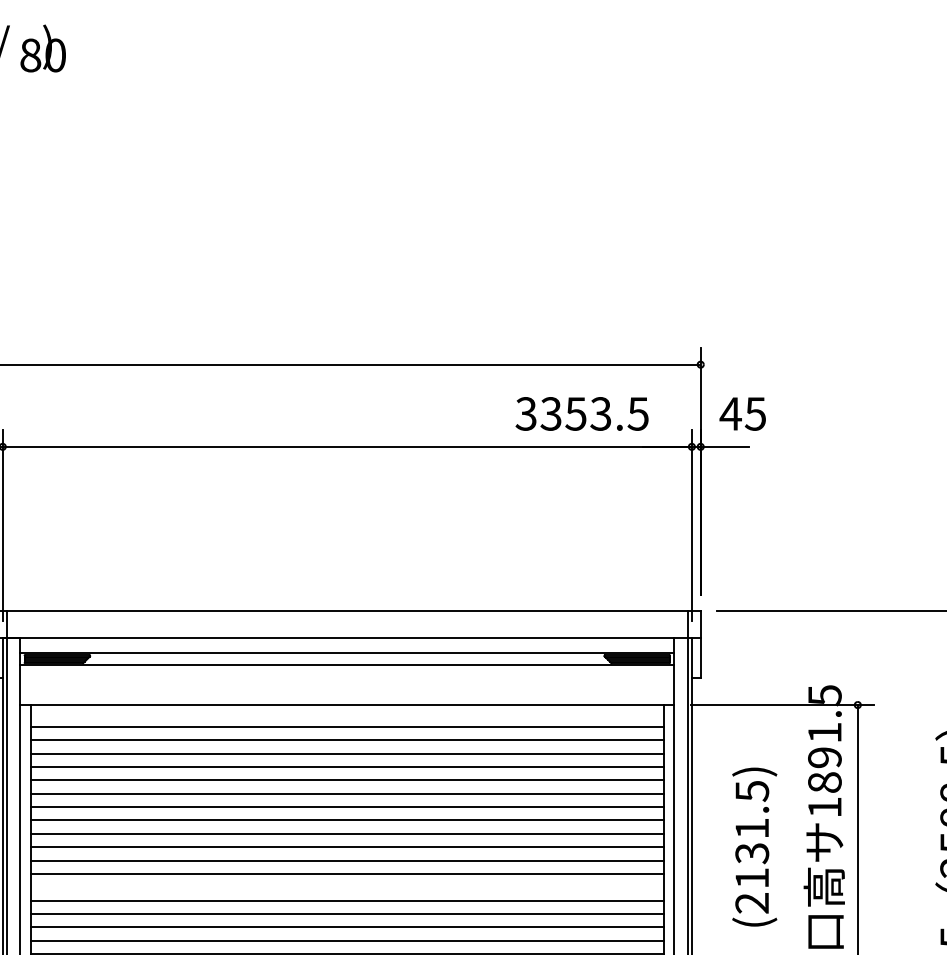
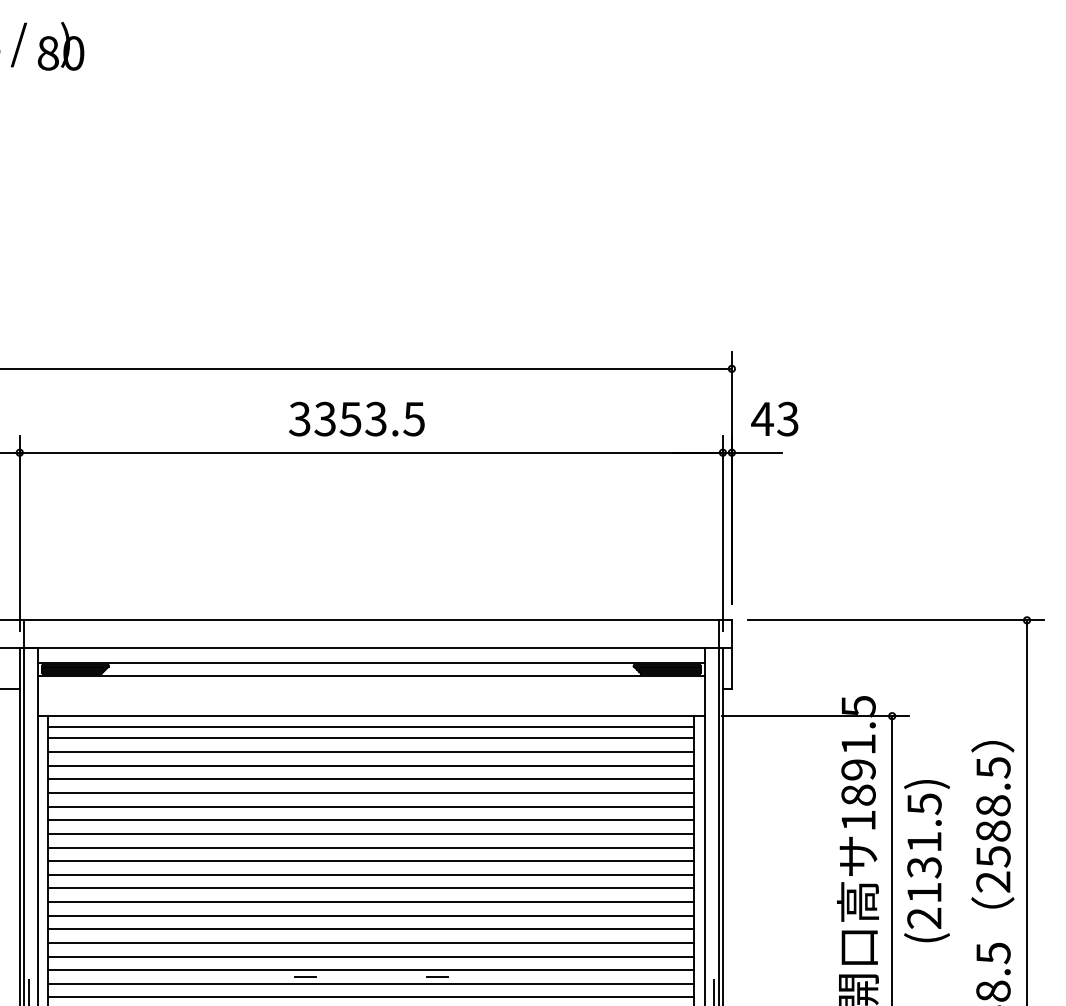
text: (581, 413) -> (356, 418), moved
text: (755, 413) -> (787, 418), 45 -> 43
line: (347, 716) -> (371, 727), added
text: (754, 847) -> (926, 861), moved
line: (347, 887) -> (371, 902), added

